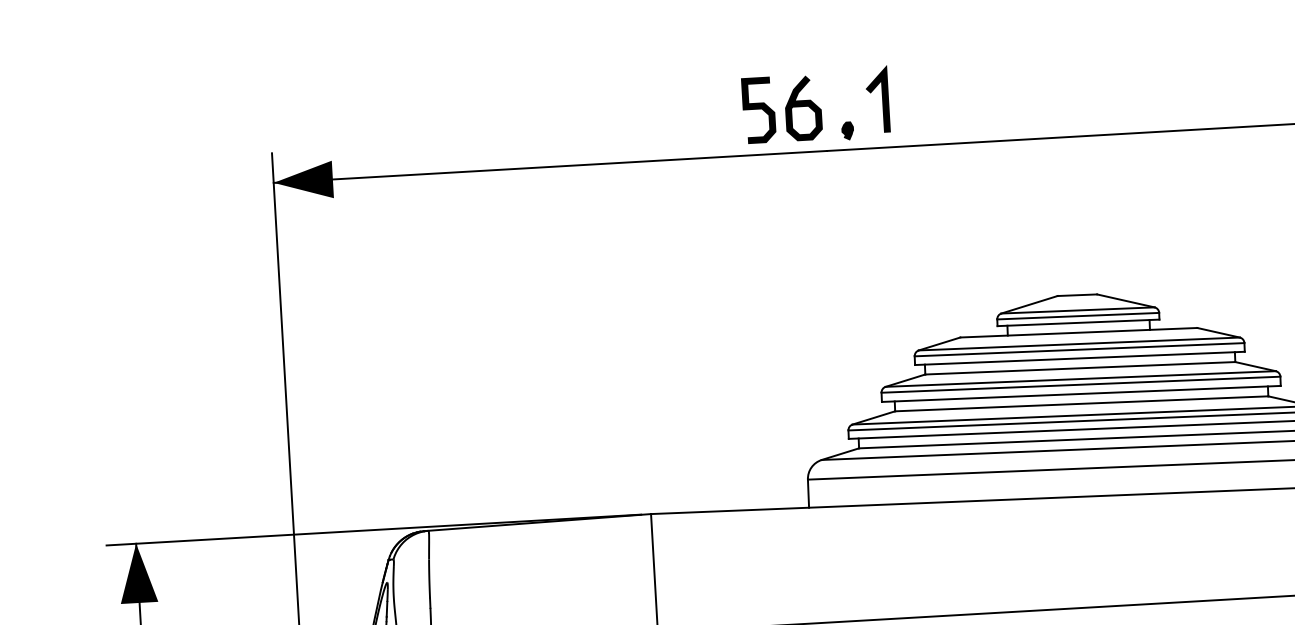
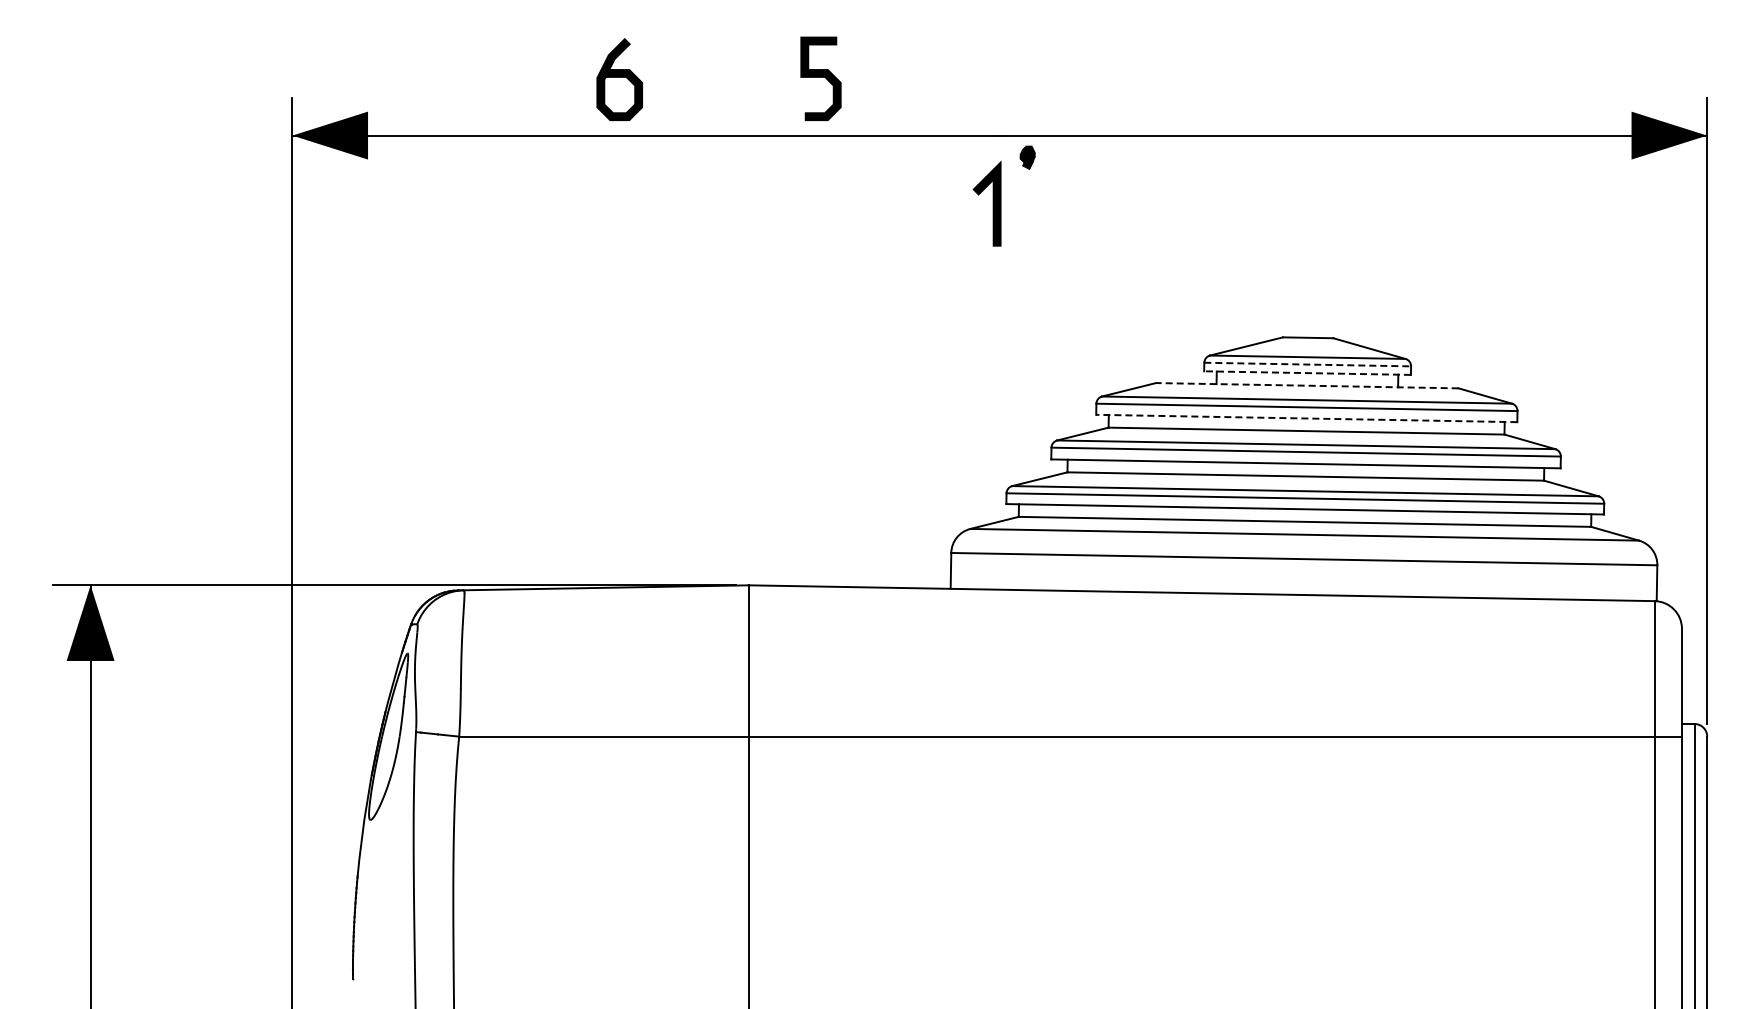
line: (881, 99) -> (992, 203), moved
curve: (803, 106) -> (619, 77), moved
curve: (758, 109) -> (820, 77), moved
part: (847, 130) -> (1027, 157), moved
line: (1078, 316) -> (1308, 364), solid -> dashed
line: (1078, 323) -> (1307, 373), solid -> dashed
line: (1078, 332) -> (1306, 385), solid -> dashed
line: (1079, 358) -> (1306, 418), solid -> dashed

